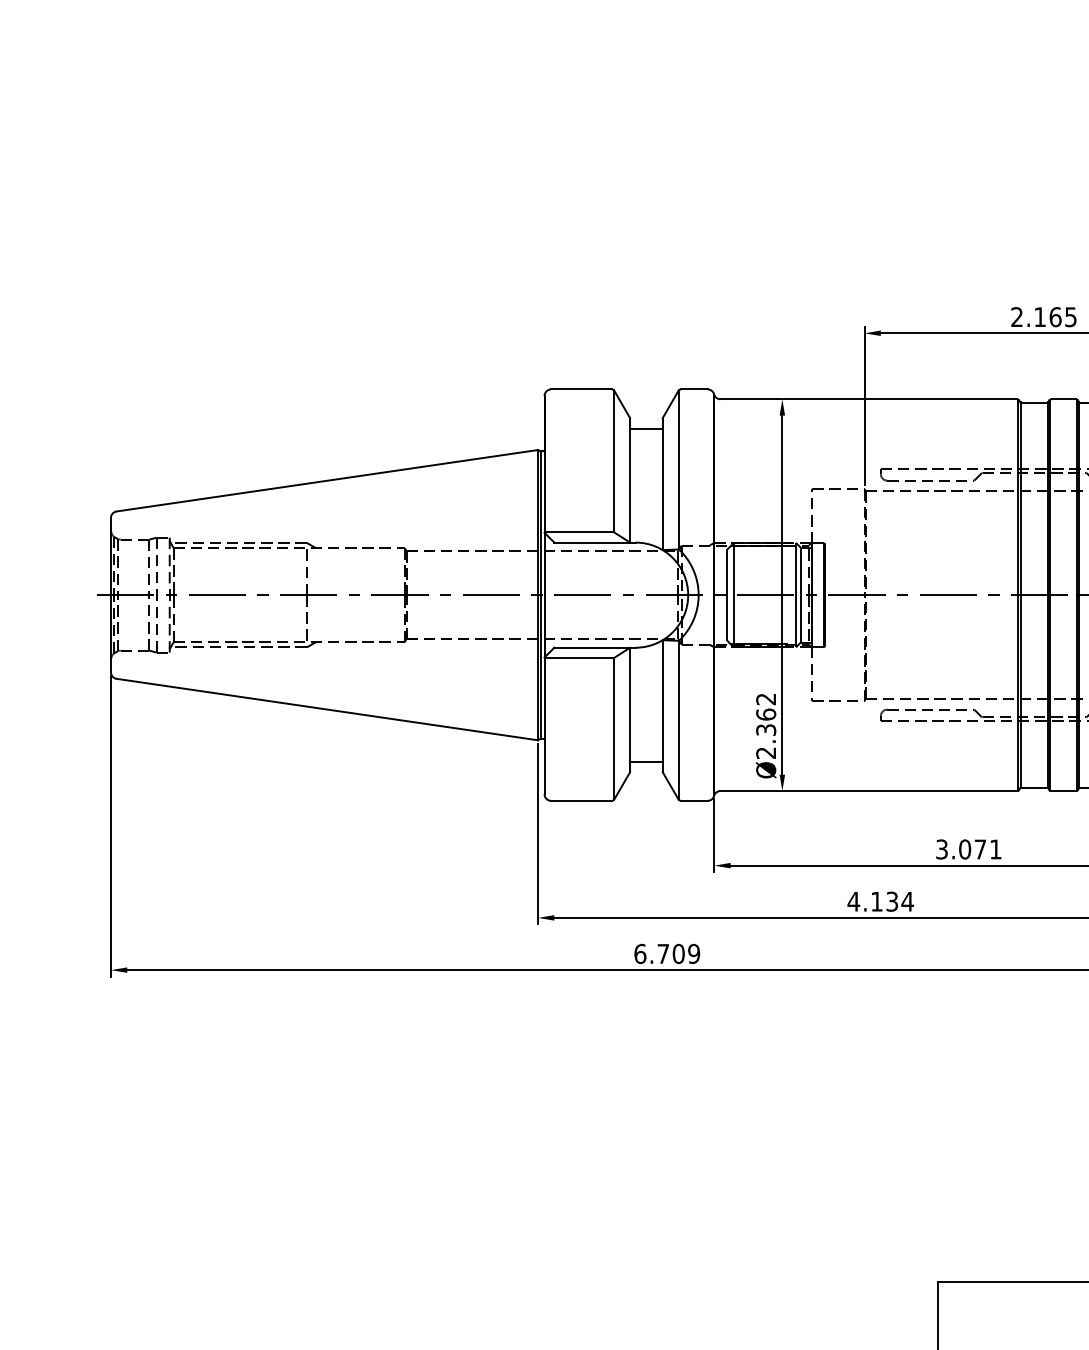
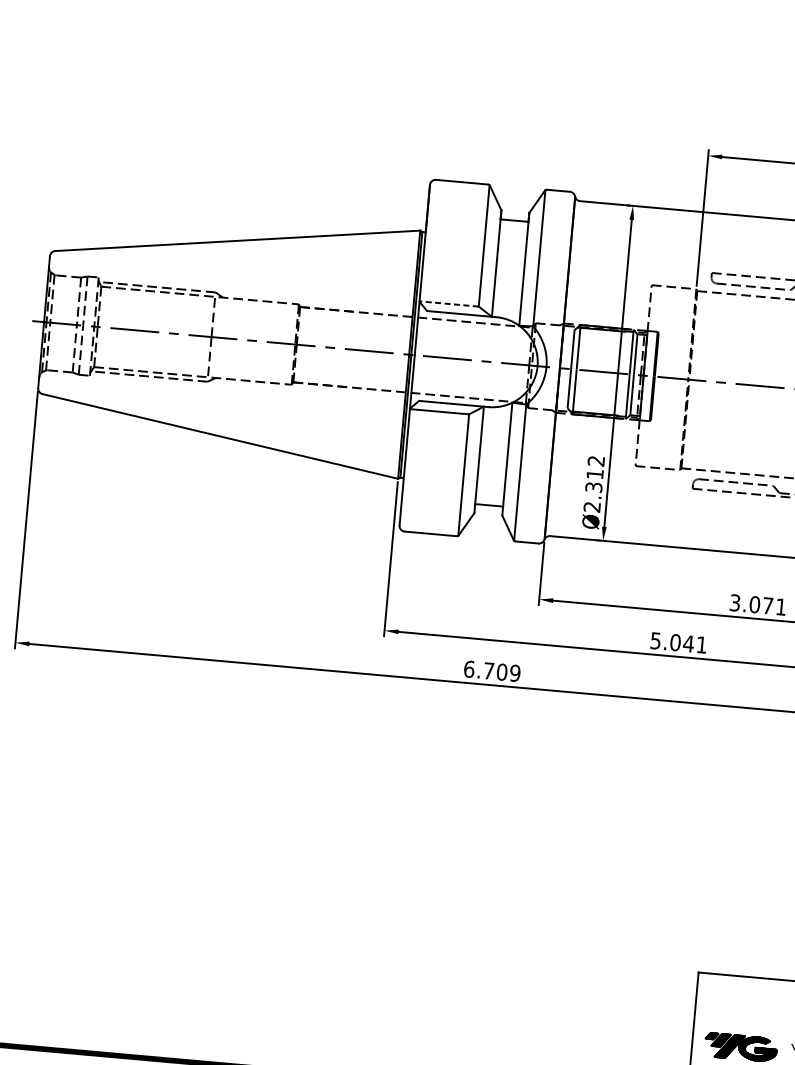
line: (579, 532) -> (449, 304), solid -> dashed
text: (766, 714) -> (595, 474), Ø2.362 -> Ø2.312
text: (880, 901) -> (678, 642), 4.134 -> 5.041

